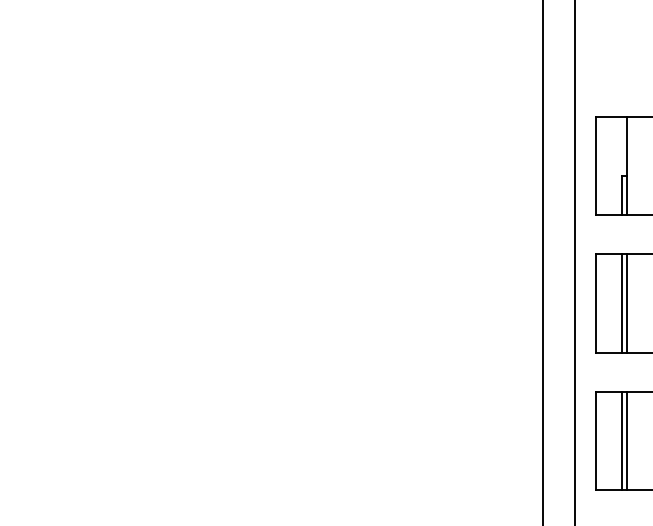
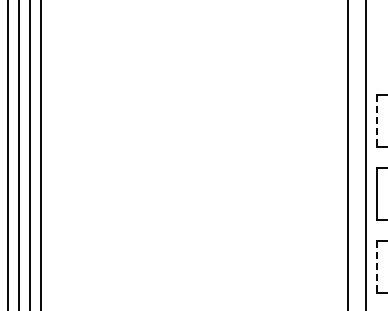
line: (595, 166) -> (376, 121), solid -> dashed
line: (595, 442) -> (376, 267), solid -> dashed

